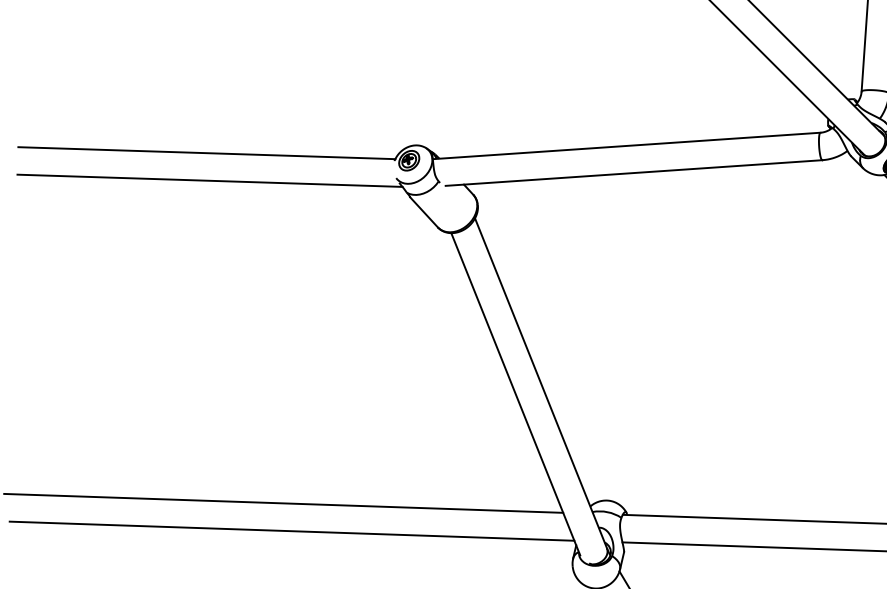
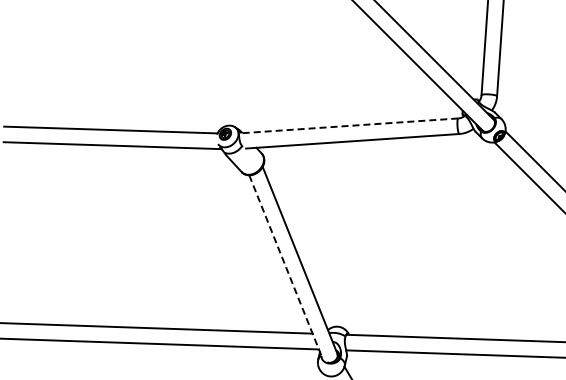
line: (626, 145) -> (348, 125), solid -> dashed
line: (515, 394) -> (285, 266), solid -> dashed

